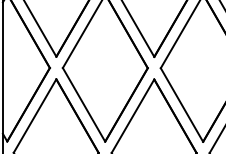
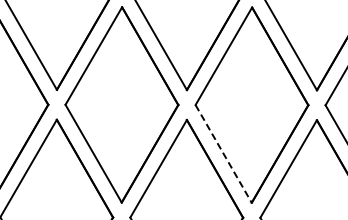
line: (181, 105) -> (223, 154), solid -> dashed

